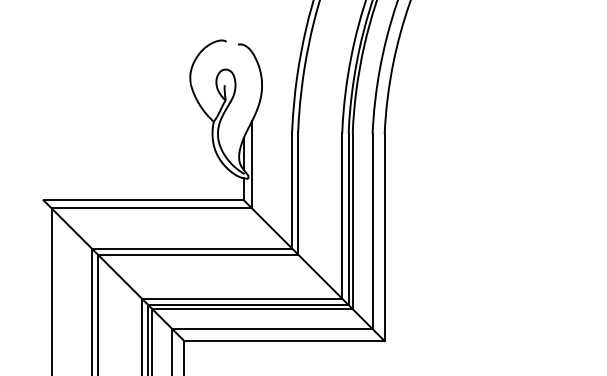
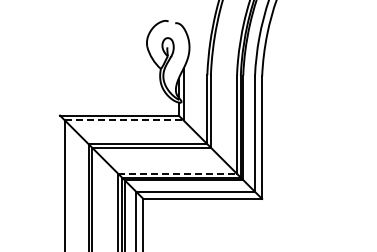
line: (152, 208) -> (124, 120), solid -> dashed
line: (243, 298) -> (178, 173), solid -> dashed

